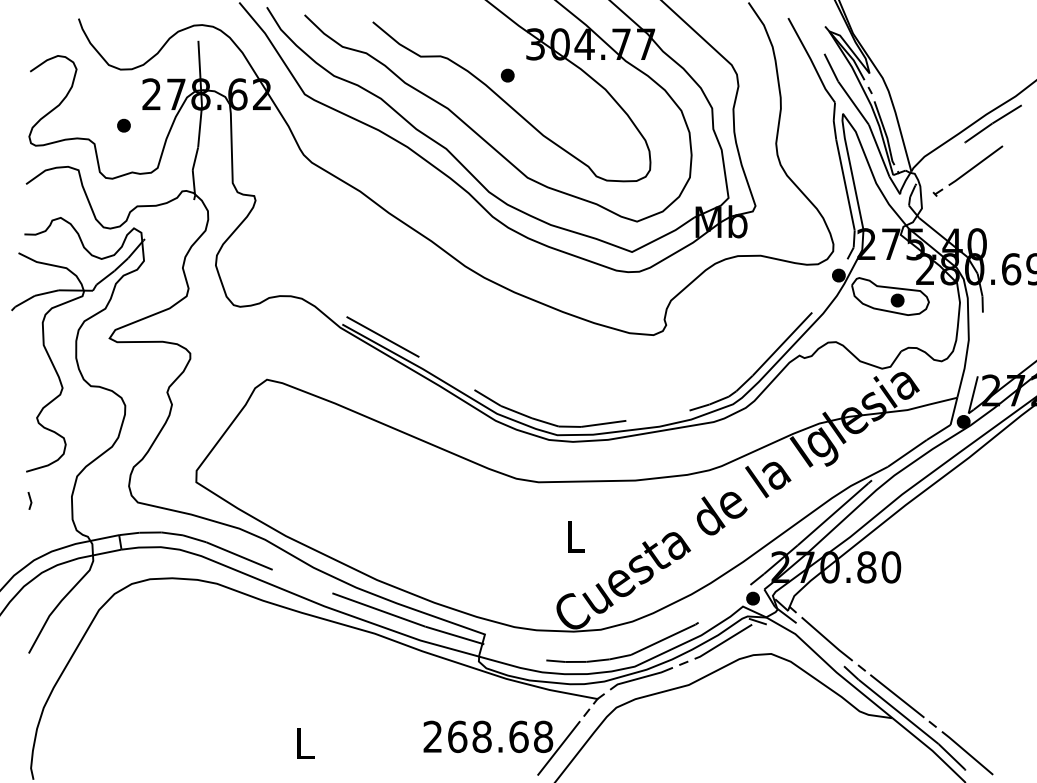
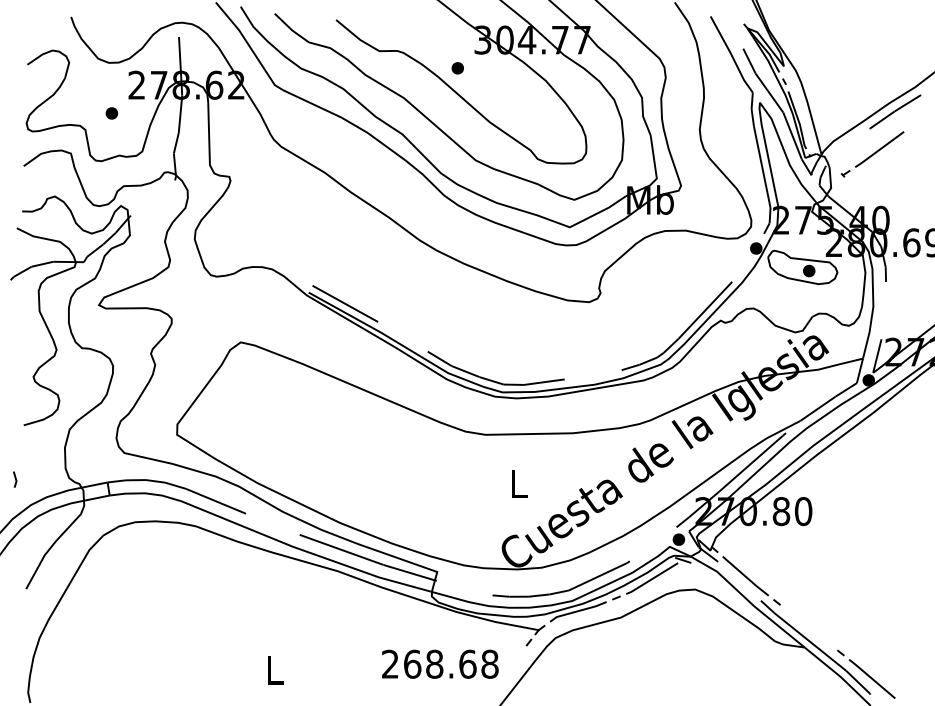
line: (30, 500) -> (15, 479), moved
line: (896, 696) -> (808, 627), removed
line: (558, 748) -> (503, 674), removed

